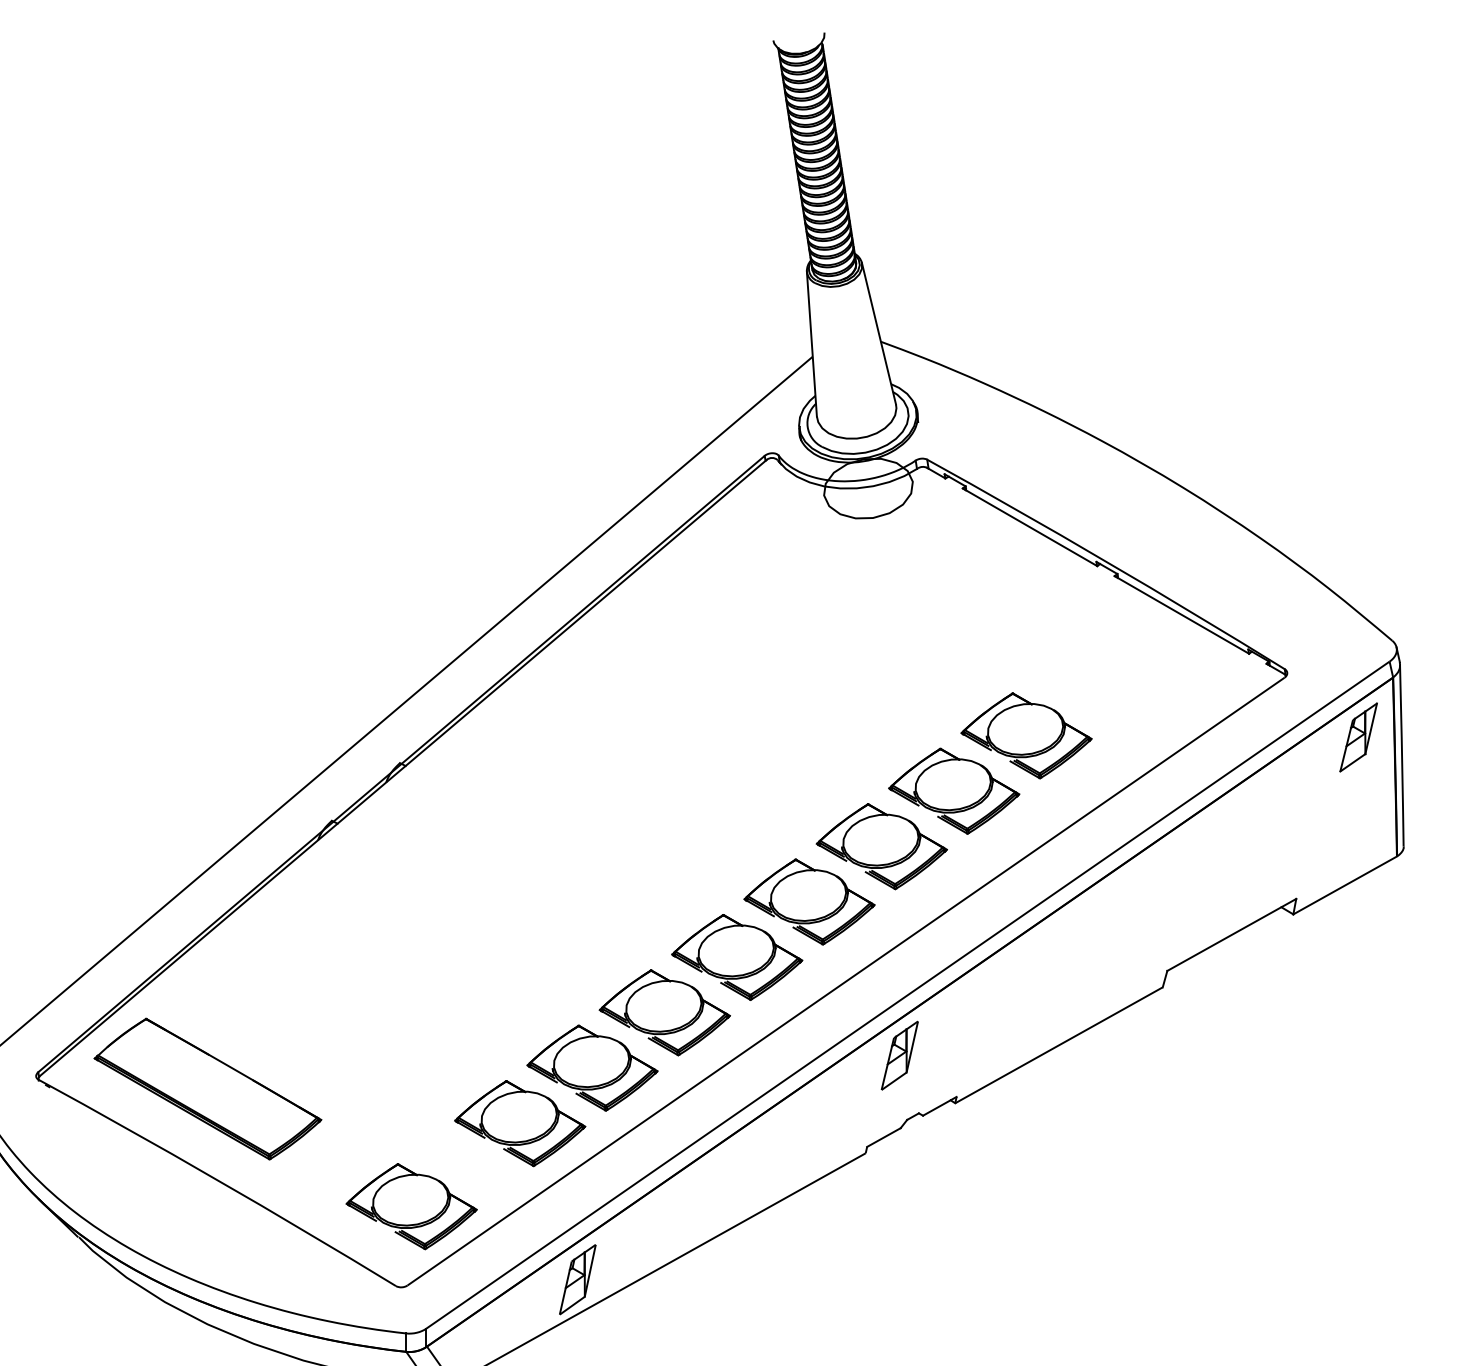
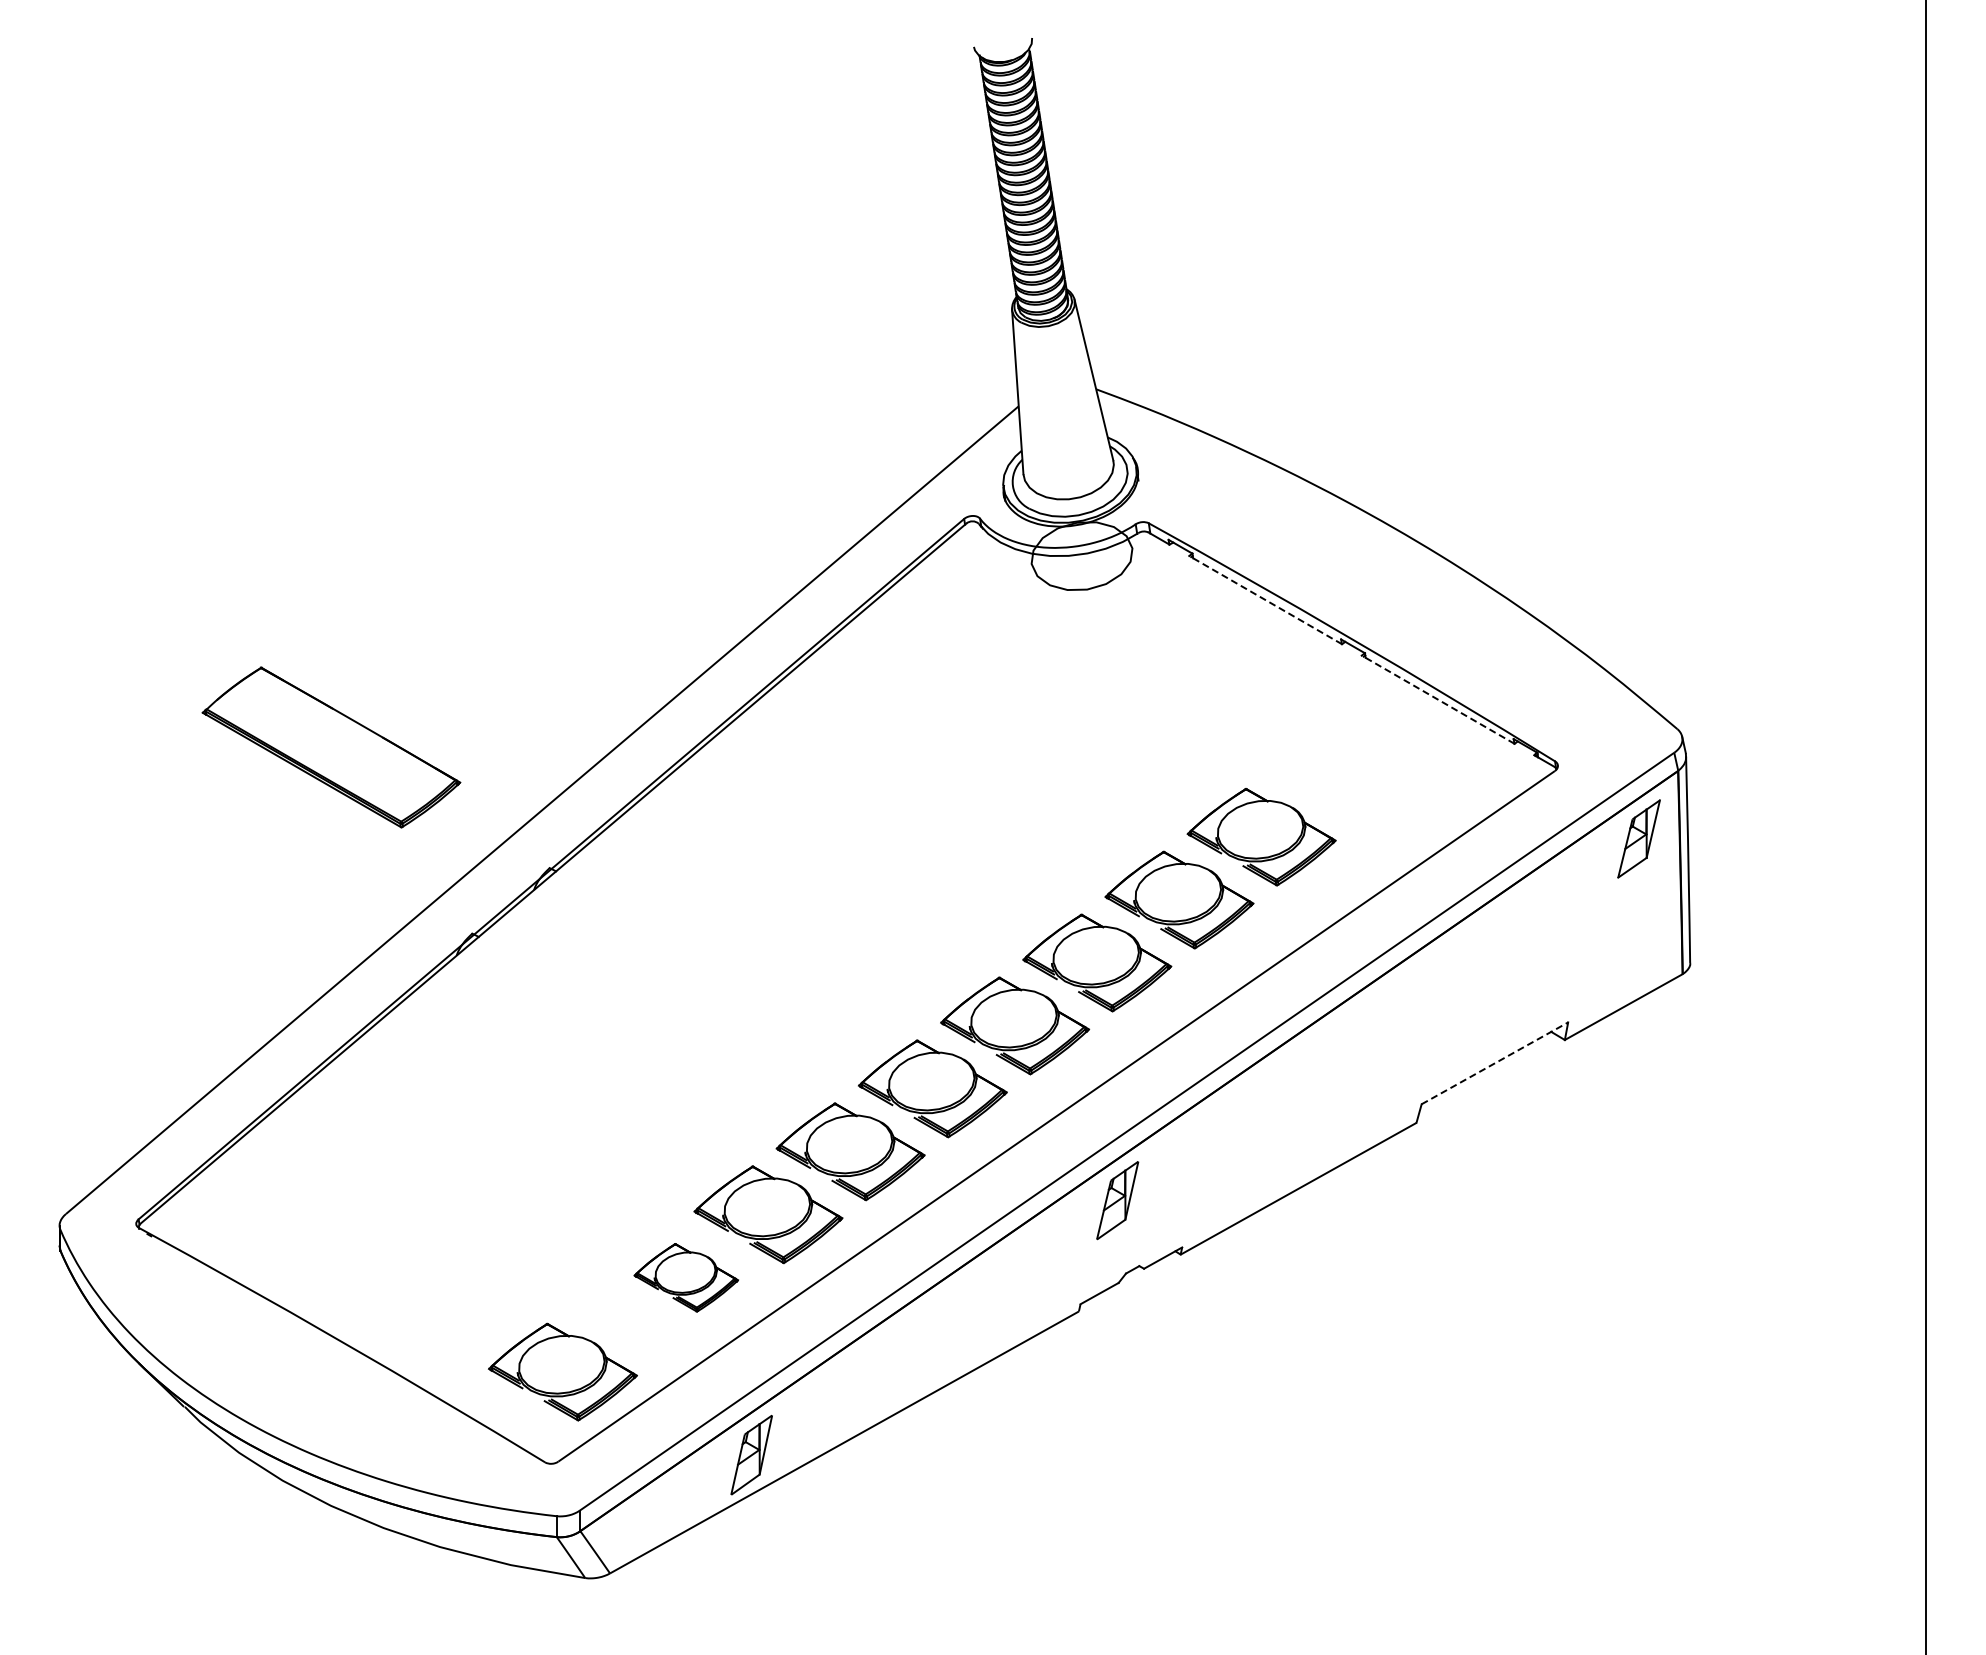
line: (1029, 526) -> (1265, 599), solid -> dashed
line: (1181, 614) -> (1437, 699), solid -> dashed
line: (1231, 935) -> (1494, 1063), solid -> dashed
part: (207, 1089) -> (331, 747), moved
part: (520, 1123) -> (686, 1277), size x0.7

